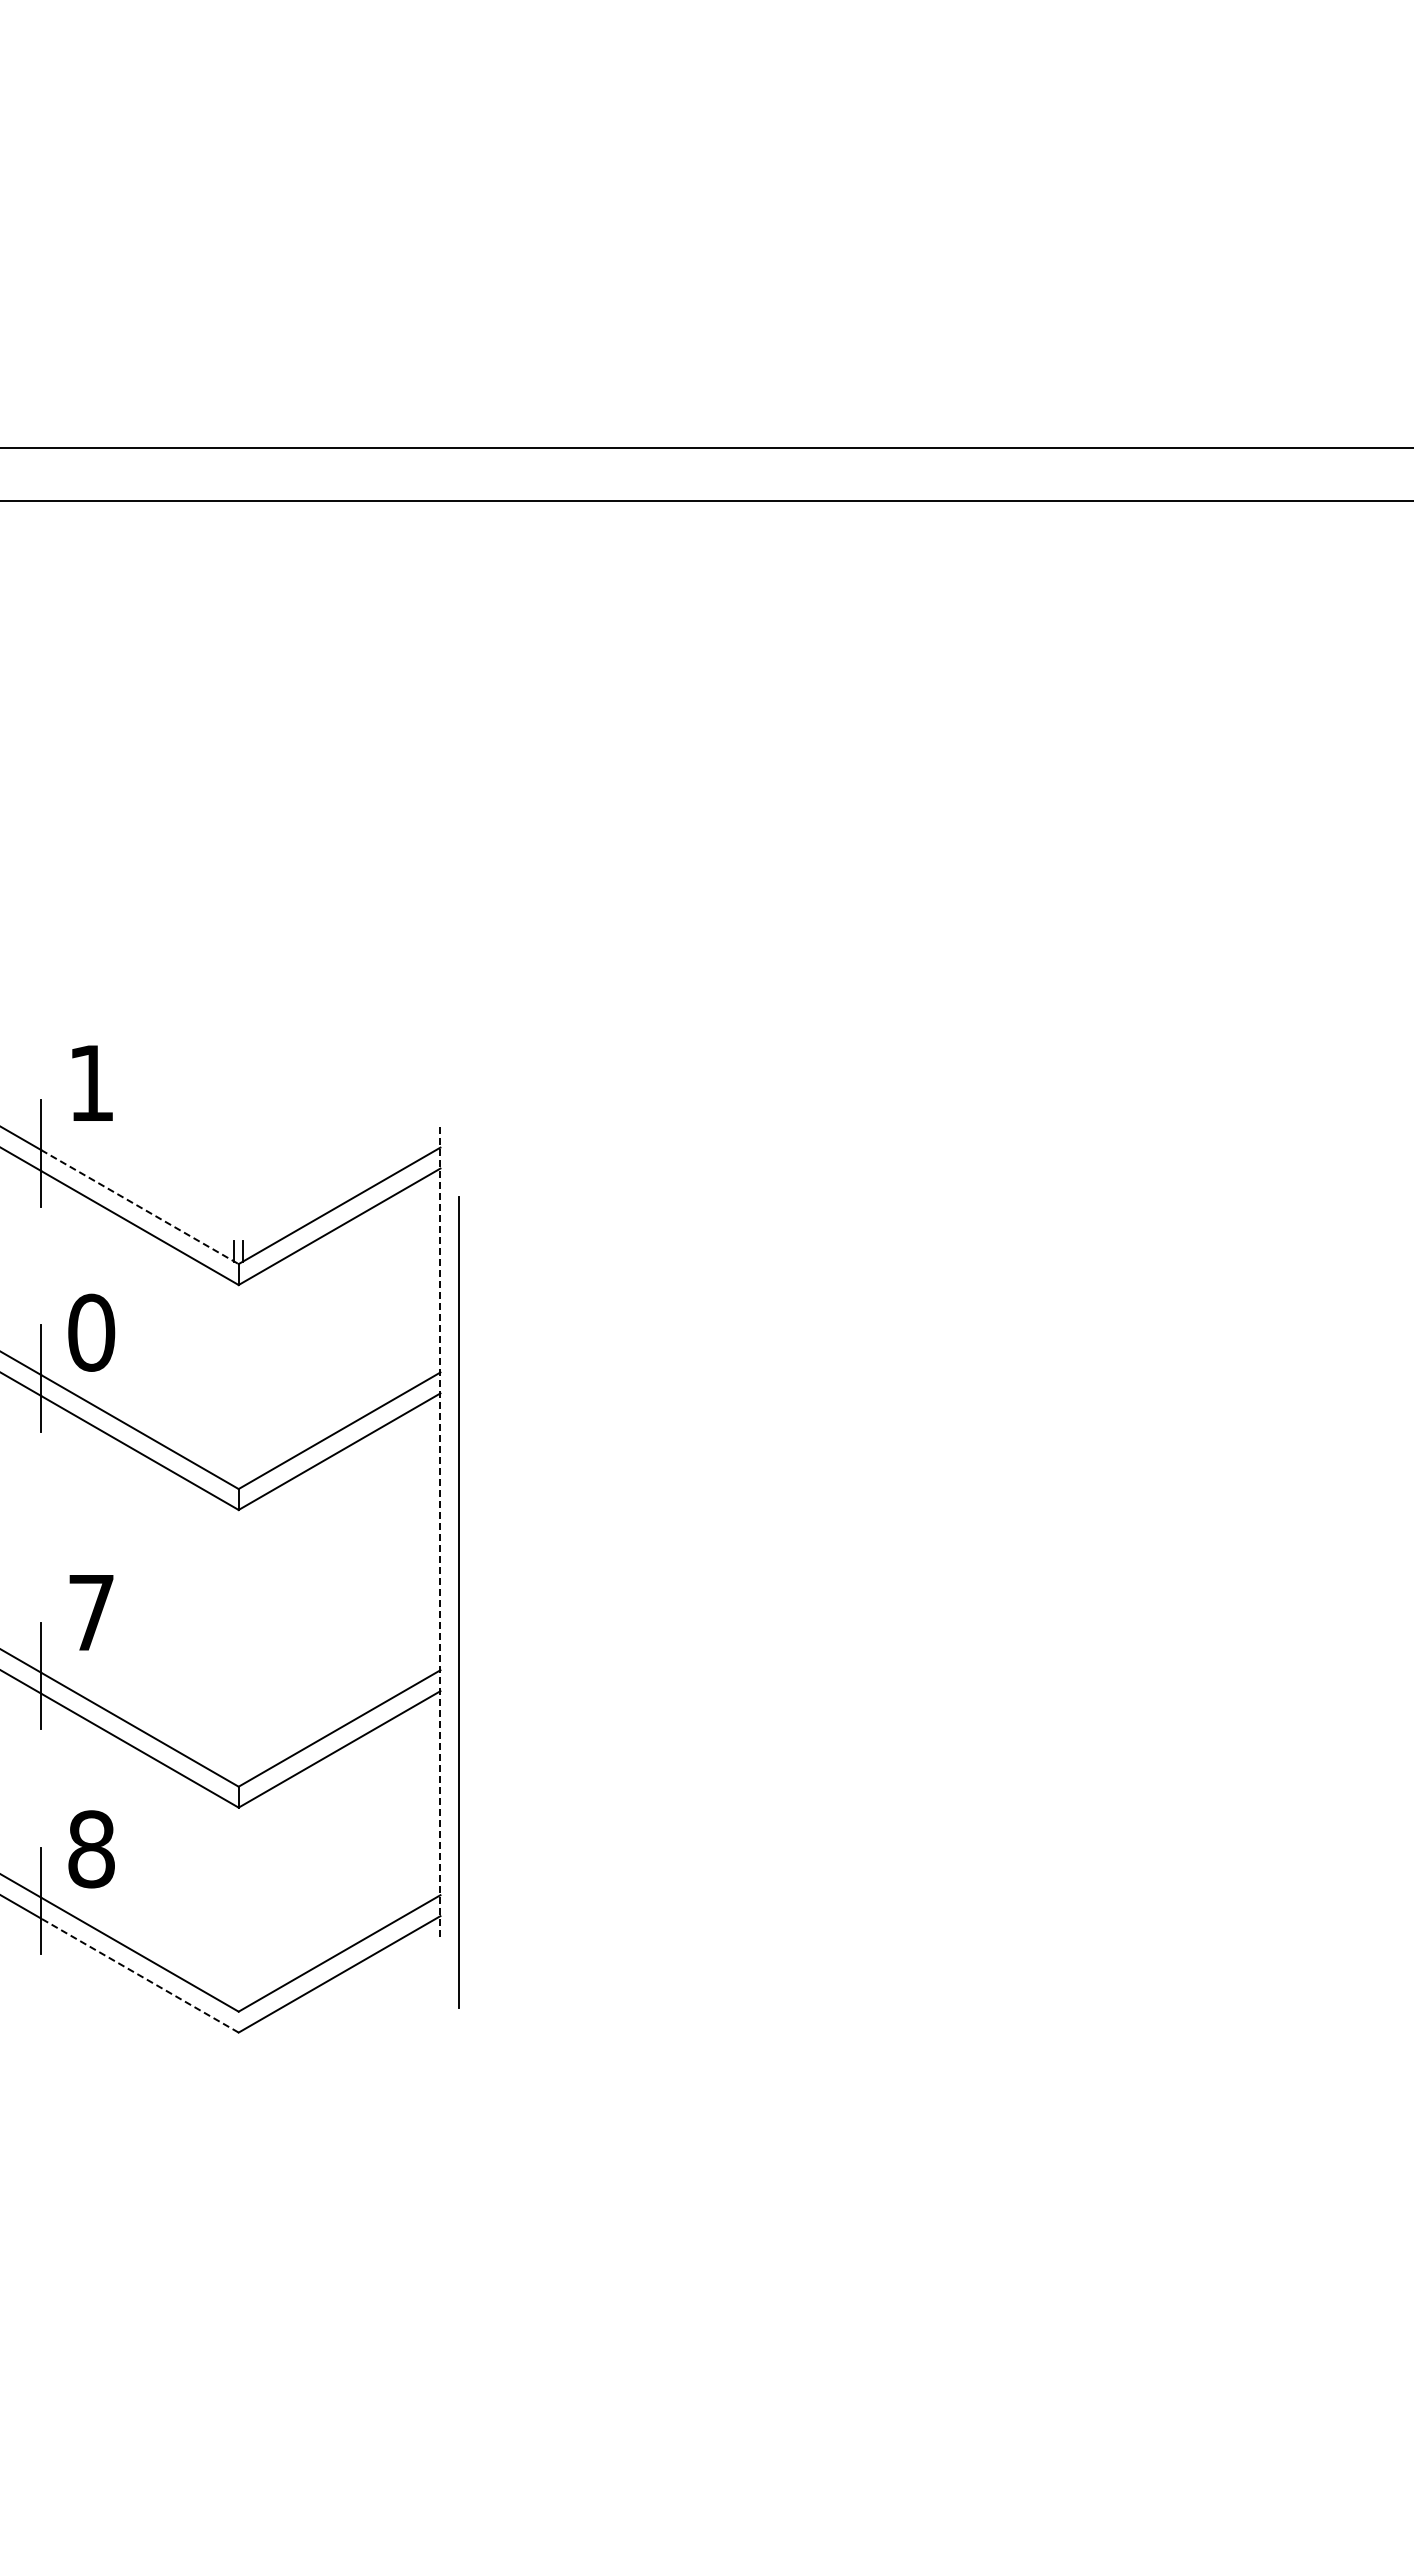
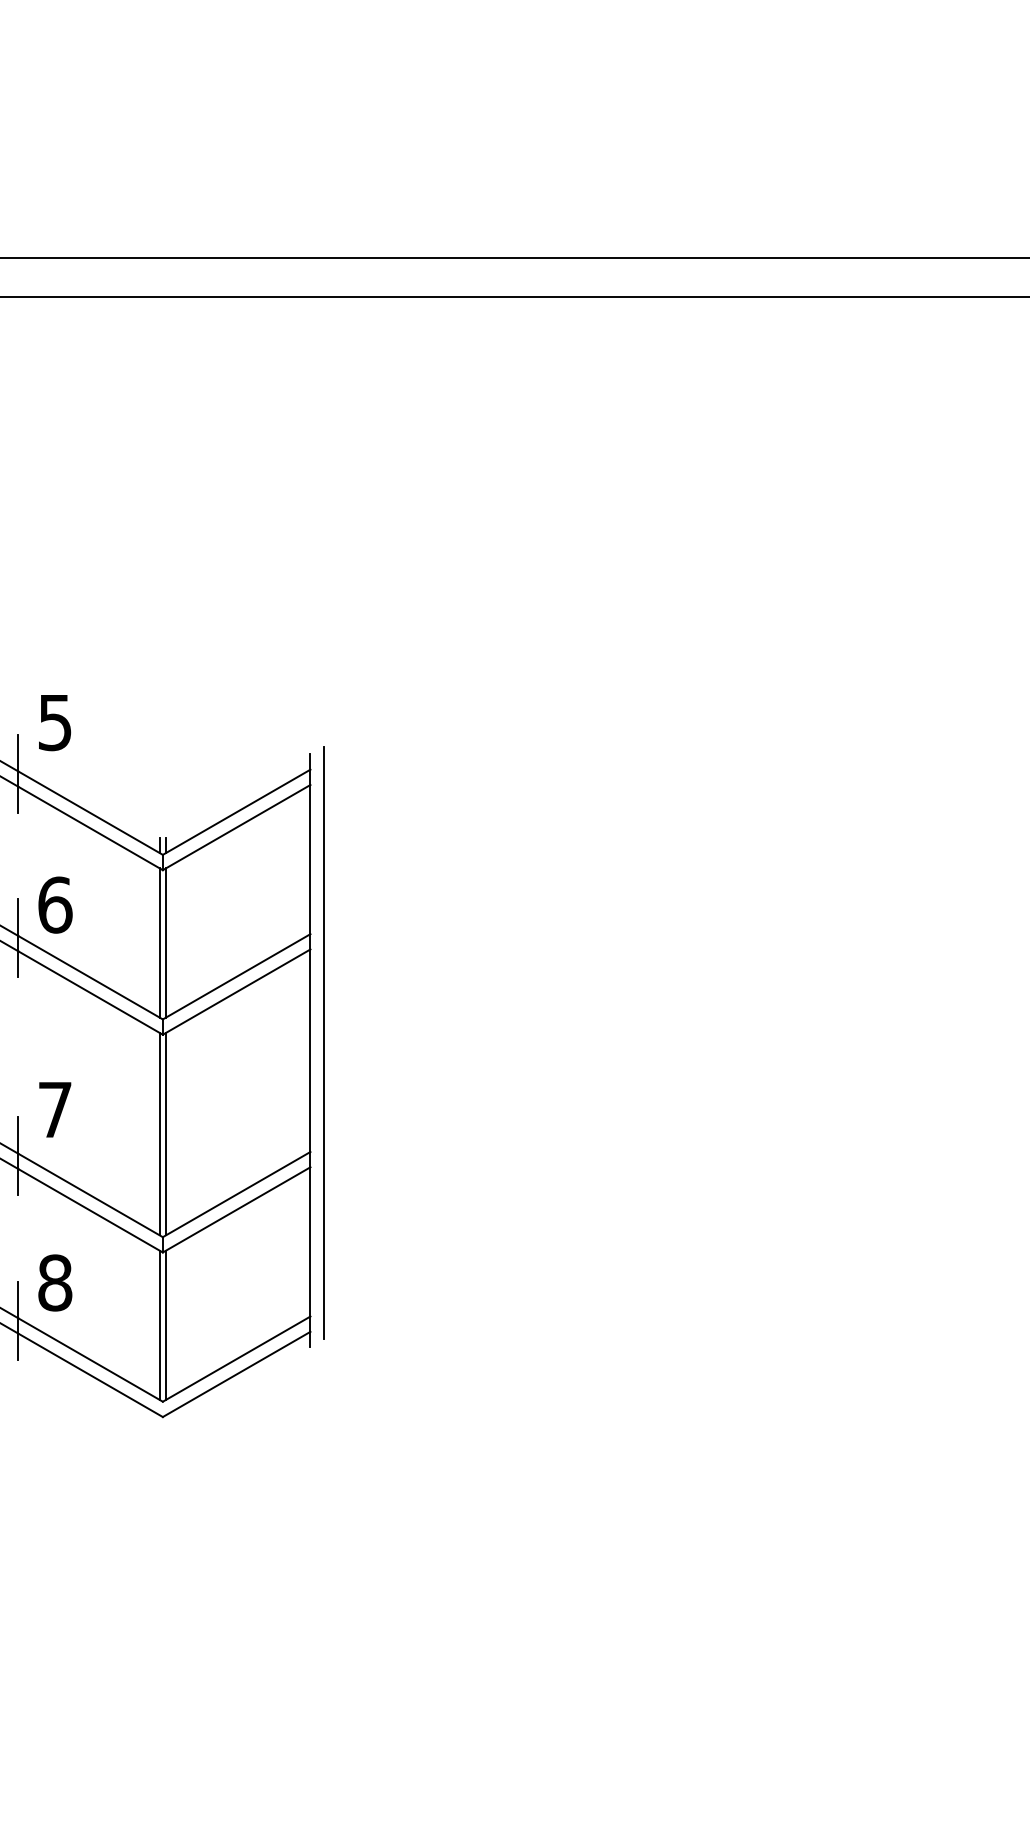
text: (91, 1083) -> (55, 722), 1 -> 5
line: (140, 1207) -> (91, 813), dashed -> solid
text: (91, 1332) -> (55, 904), 0 -> 6
line: (234, 1384) -> (159, 942), added
line: (242, 1384) -> (165, 942), added
line: (440, 1532) -> (310, 1051), dashed -> solid
line: (458, 1602) -> (323, 1043), moved
line: (234, 1645) -> (159, 1133), added
line: (242, 1645) -> (165, 1133), added
line: (234, 1907) -> (159, 1325), added
line: (242, 1907) -> (165, 1325), added
line: (139, 1975) -> (90, 1375), dashed -> solid

